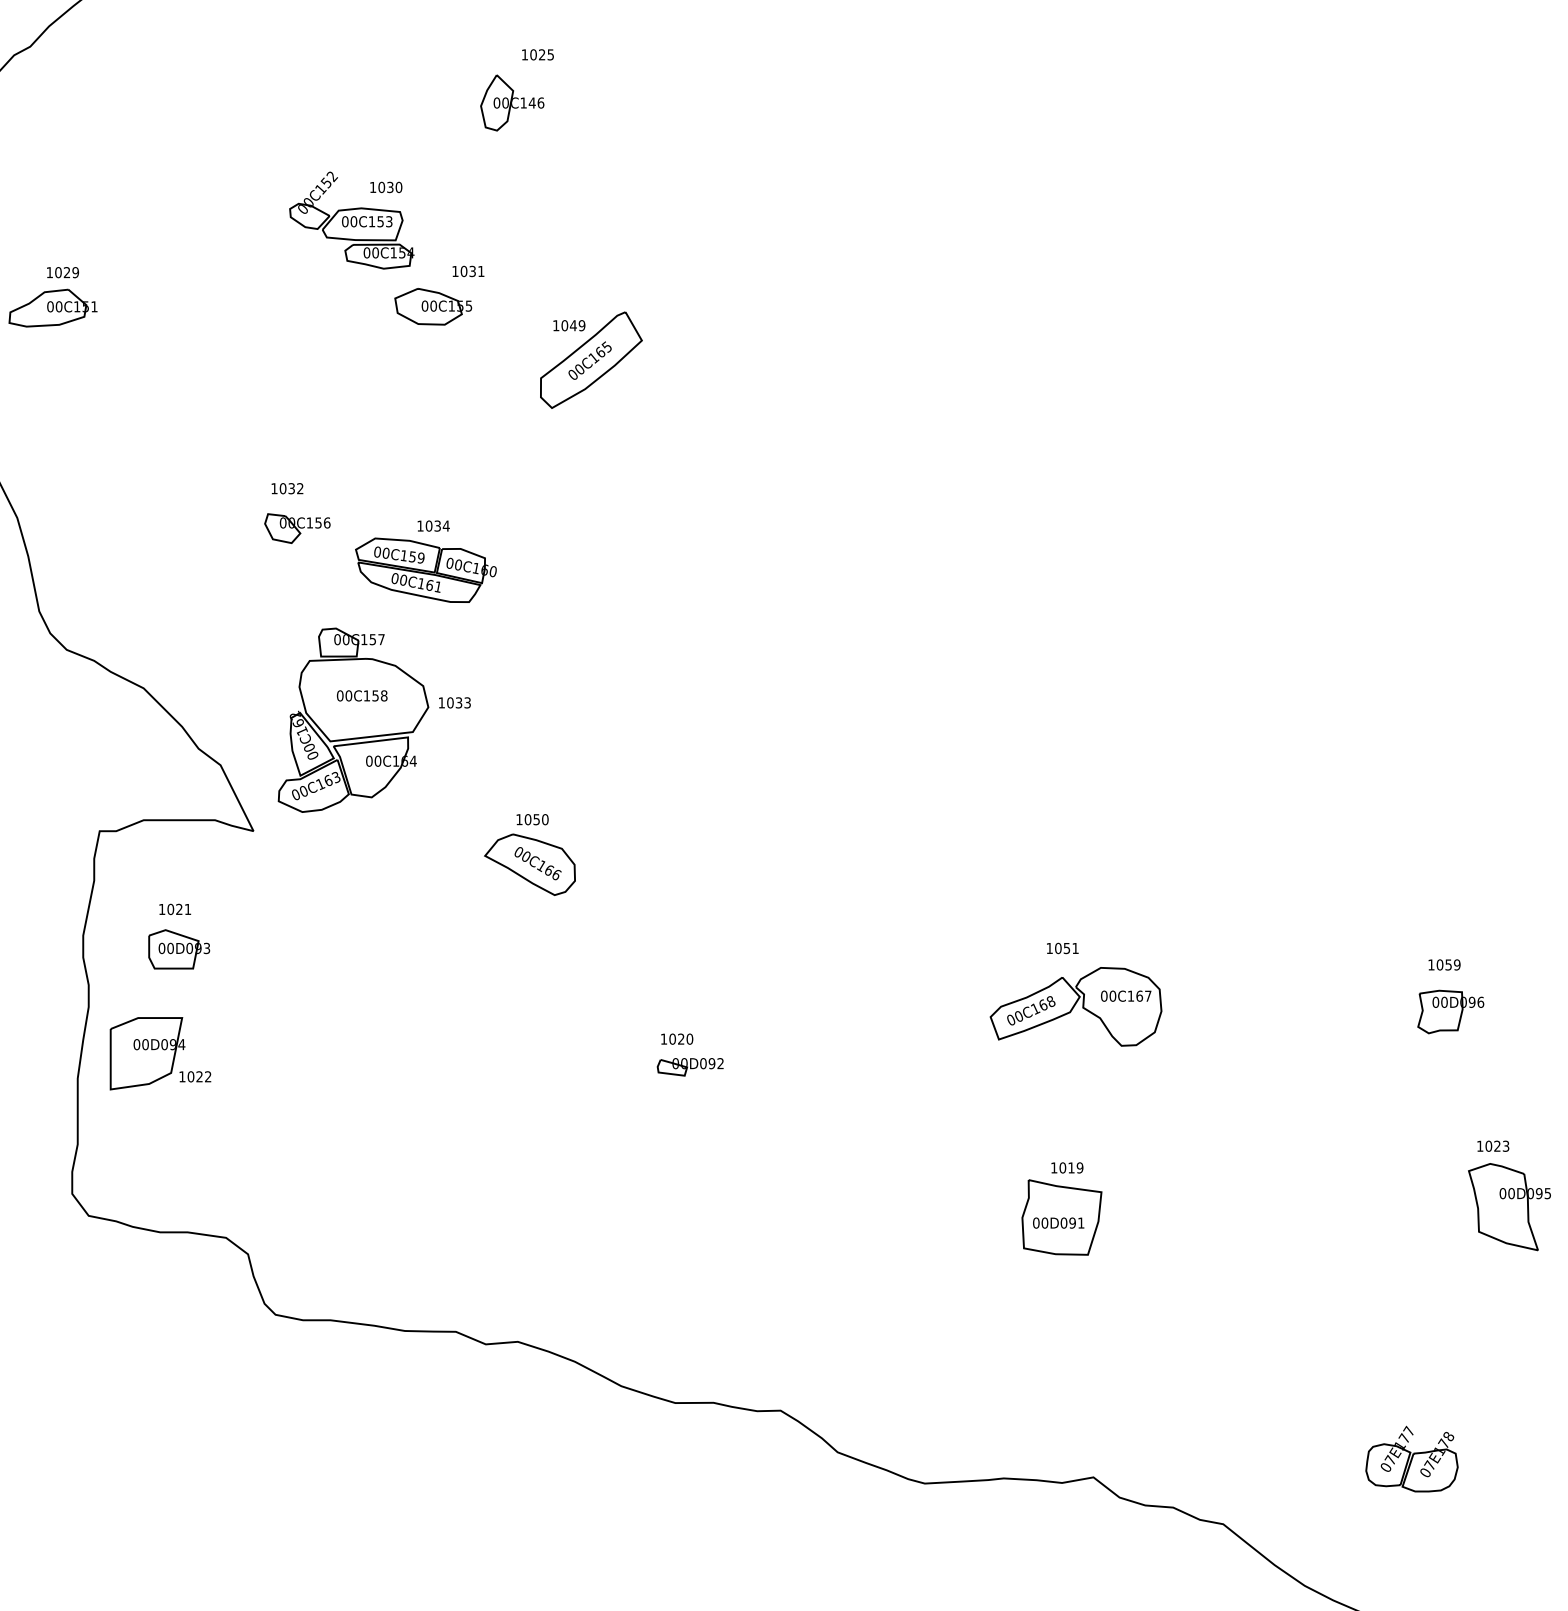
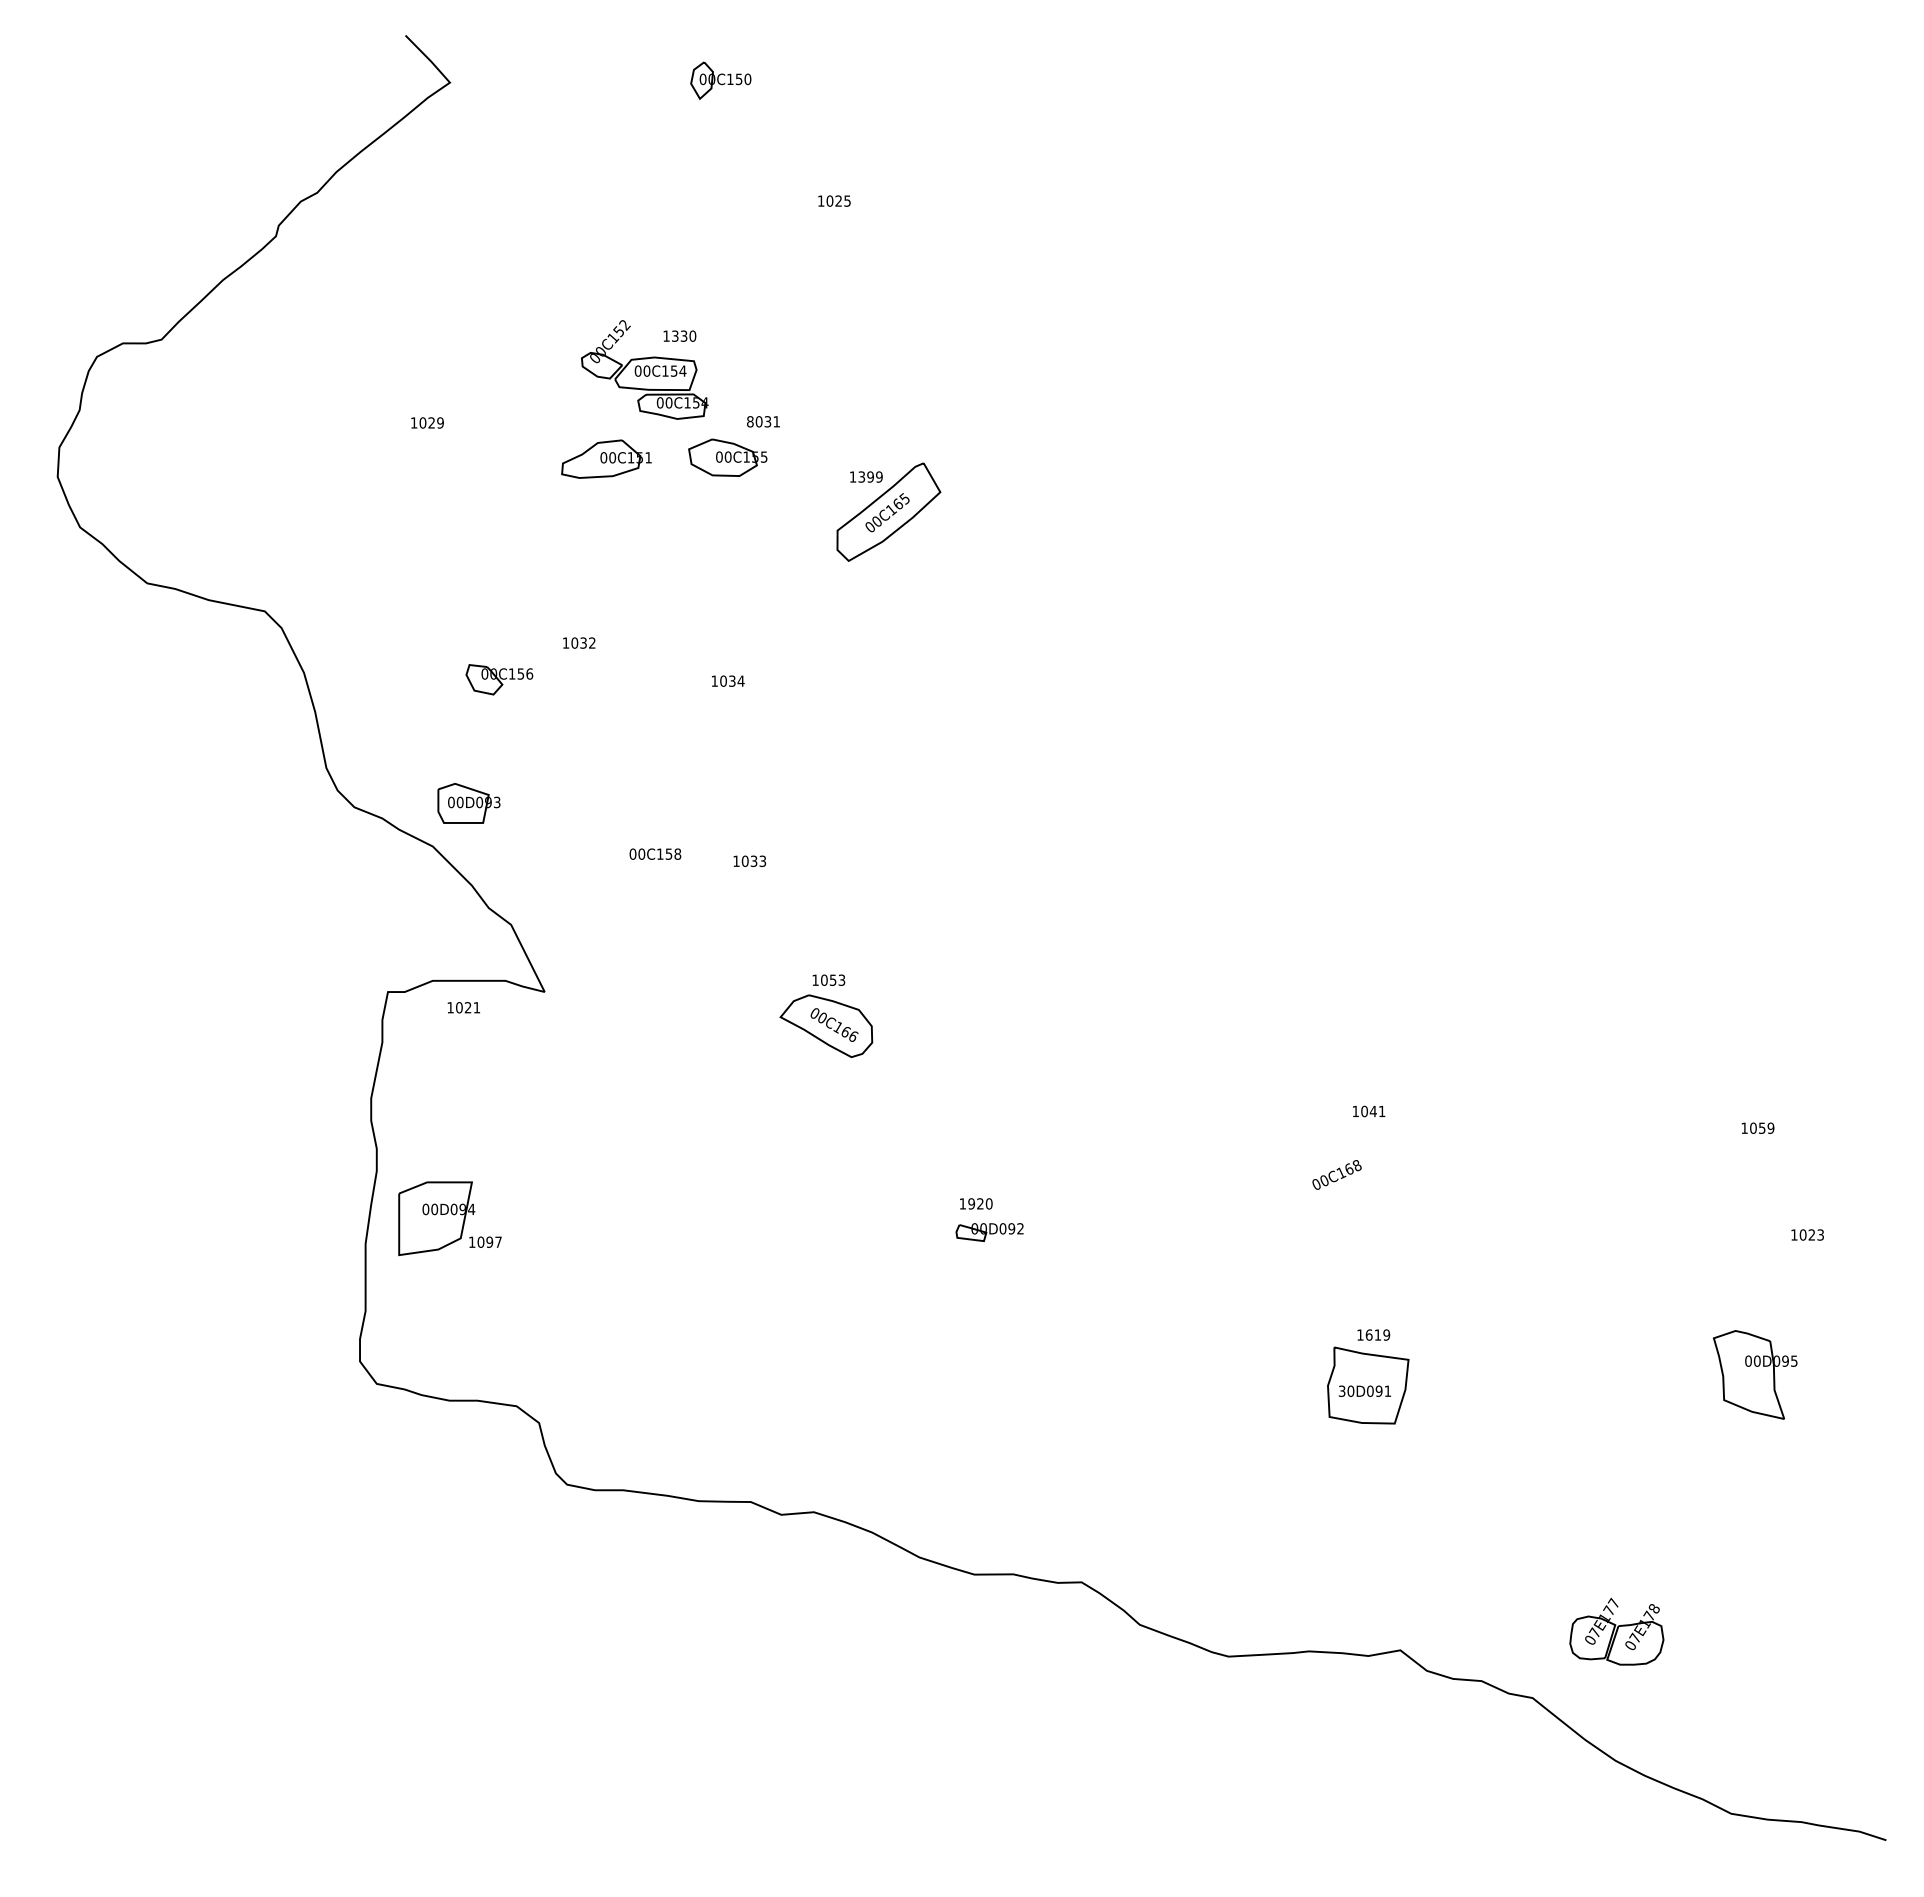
part: (511, 103) -> (807, 250), removed
text: (380, 186) -> (674, 335), 1030 -> 1330
text: (388, 221) -> (682, 370), 00C153 -> 00C154
text: (455, 271) -> (750, 421), 1031 -> 8031
text: (62, 272) -> (427, 422), moved
part: (53, 307) -> (606, 458), moved
text: (569, 325) -> (866, 476), 1049 -> 1399
part: (297, 528) -> (499, 679), moved
part: (426, 570) -> (720, 726), removed
part: (353, 719) -> (646, 878), removed
text: (544, 818) -> (841, 979), 1050 -> 1053
text: (174, 909) -> (463, 1007), moved
text: (1066, 948) -> (1372, 1111), 1051 -> 1041
part: (178, 949) -> (468, 803), moved
part: (1075, 1006) -> (1382, 1170), removed
part: (1450, 1011) -> (1764, 1175), removed
text: (672, 1038) -> (971, 1203), 1020 -> 1920
text: (203, 1076) -> (493, 1241), 1022 -> 1097
text: (1493, 1145) -> (1807, 1234), moved
text: (1063, 1167) -> (1369, 1334), 1019 -> 1619
part: (1509, 1206) -> (1755, 1374), moved
text: (1035, 1222) -> (1341, 1390), 00D091 -> 30D091
part: (1411, 1458) -> (1616, 1631), moved

